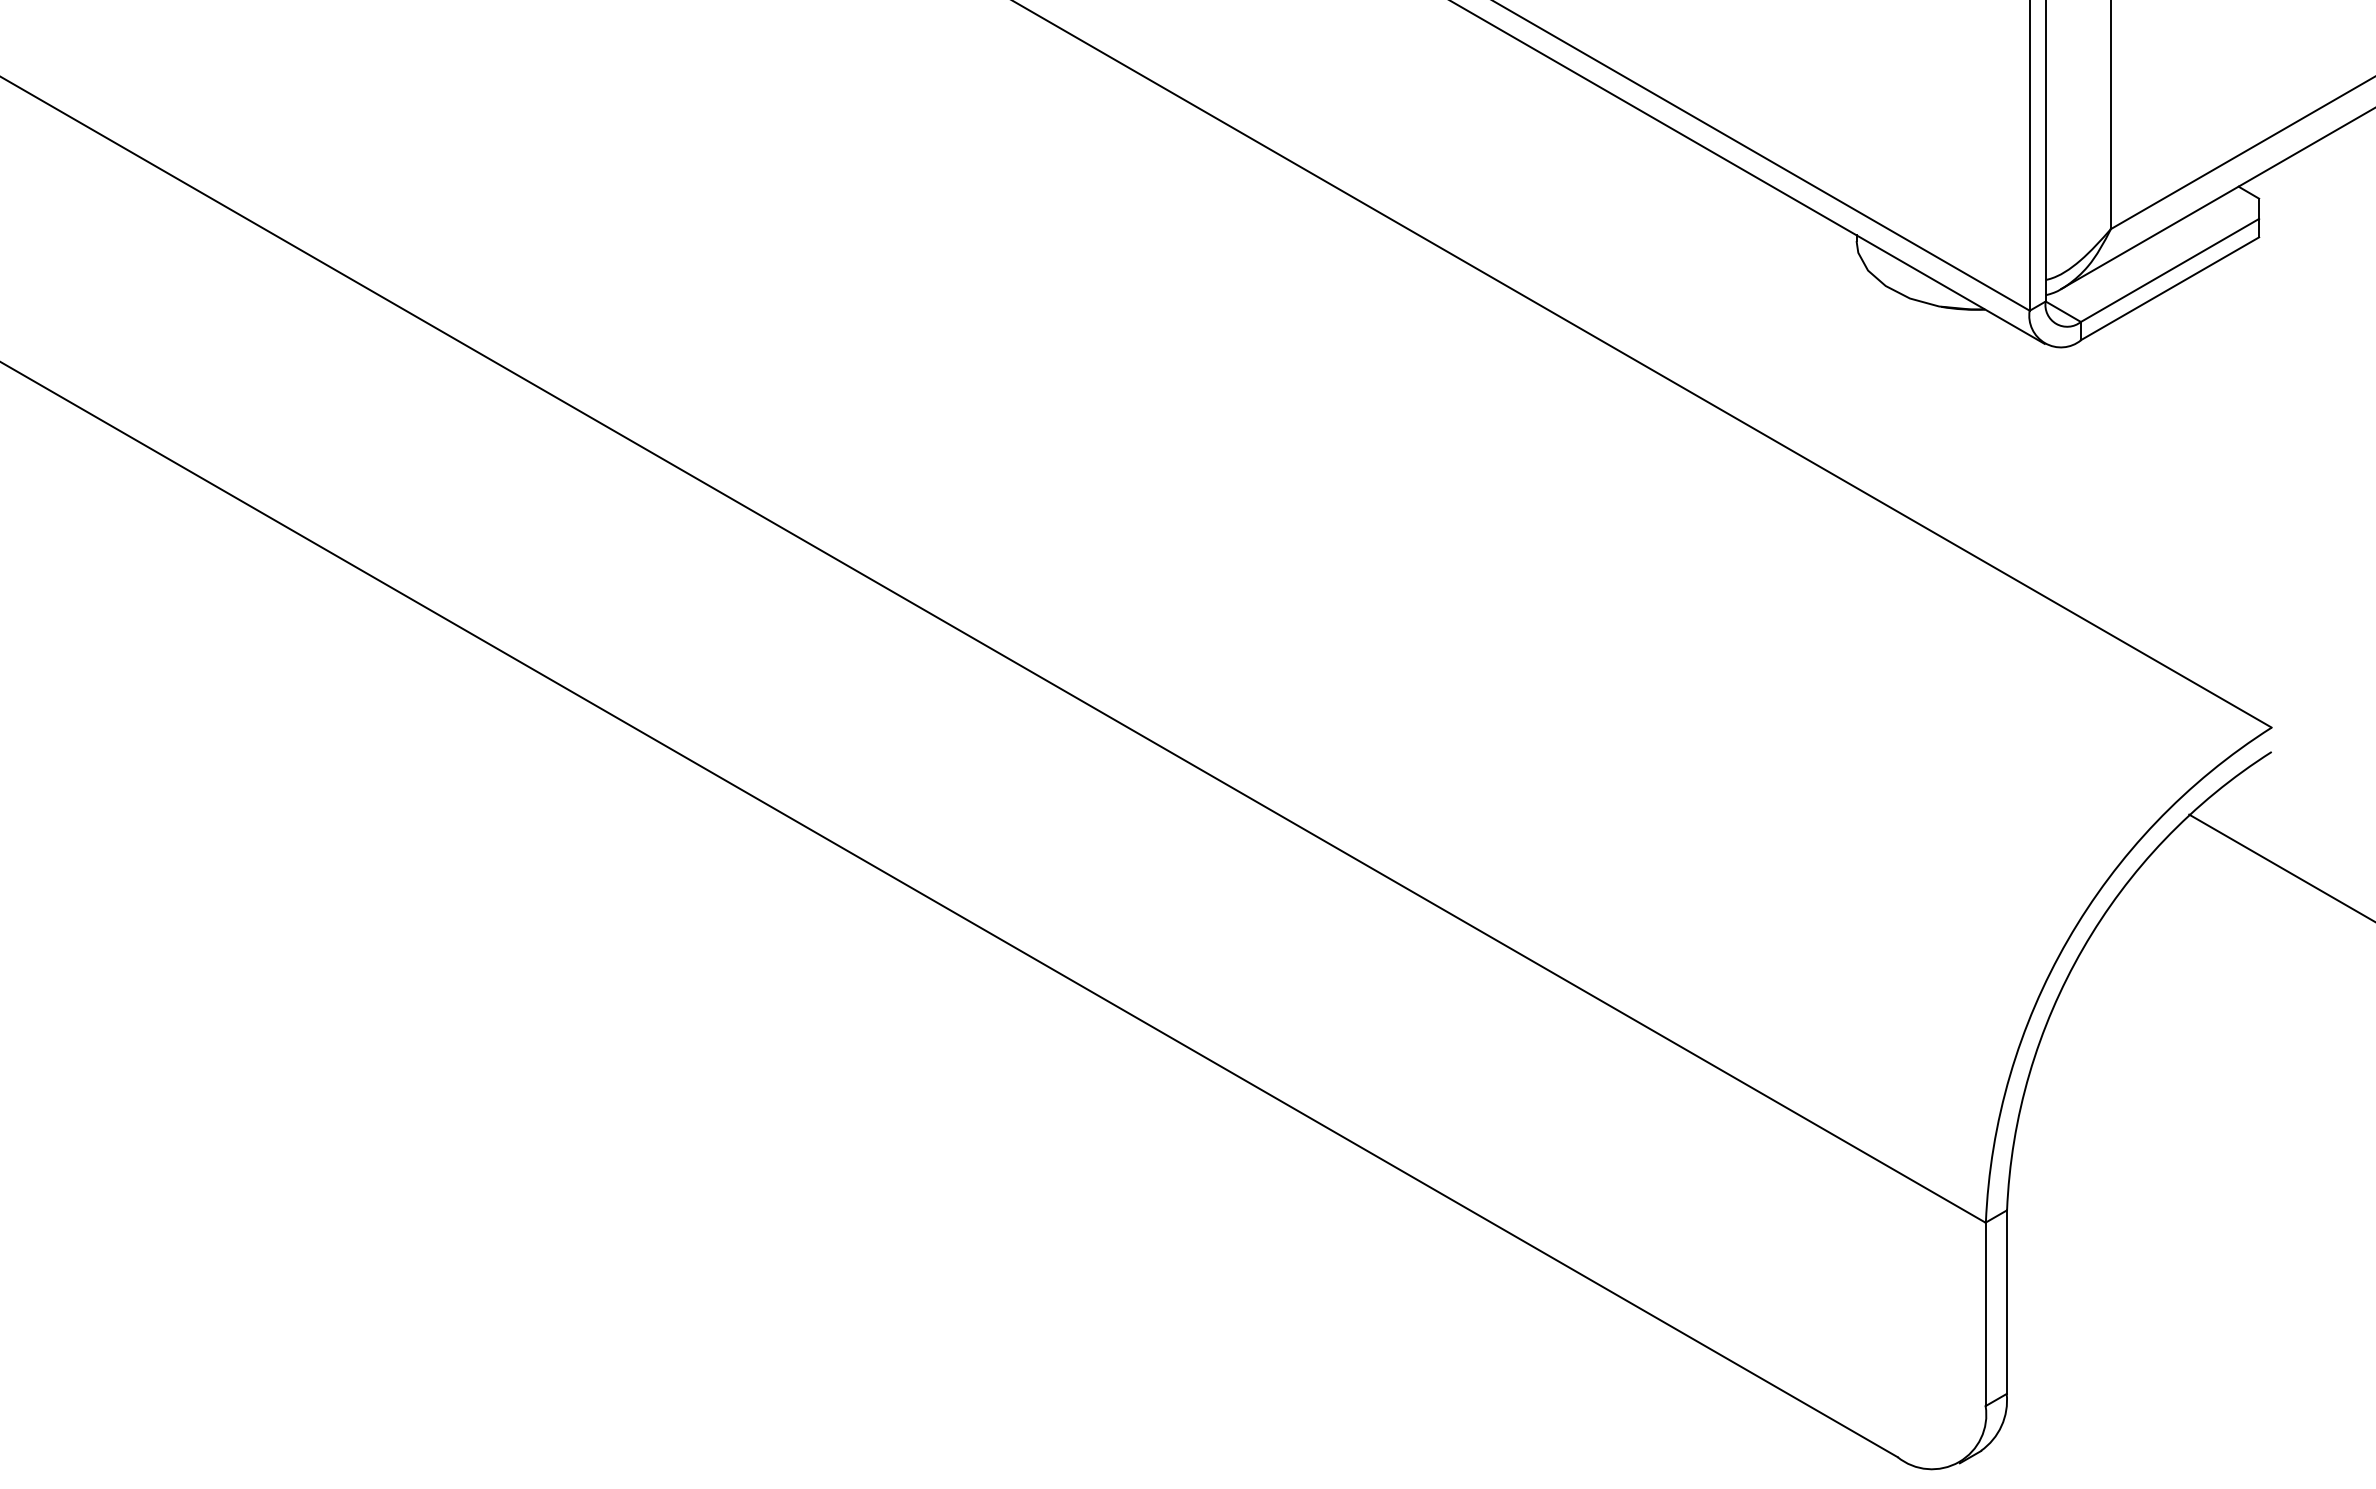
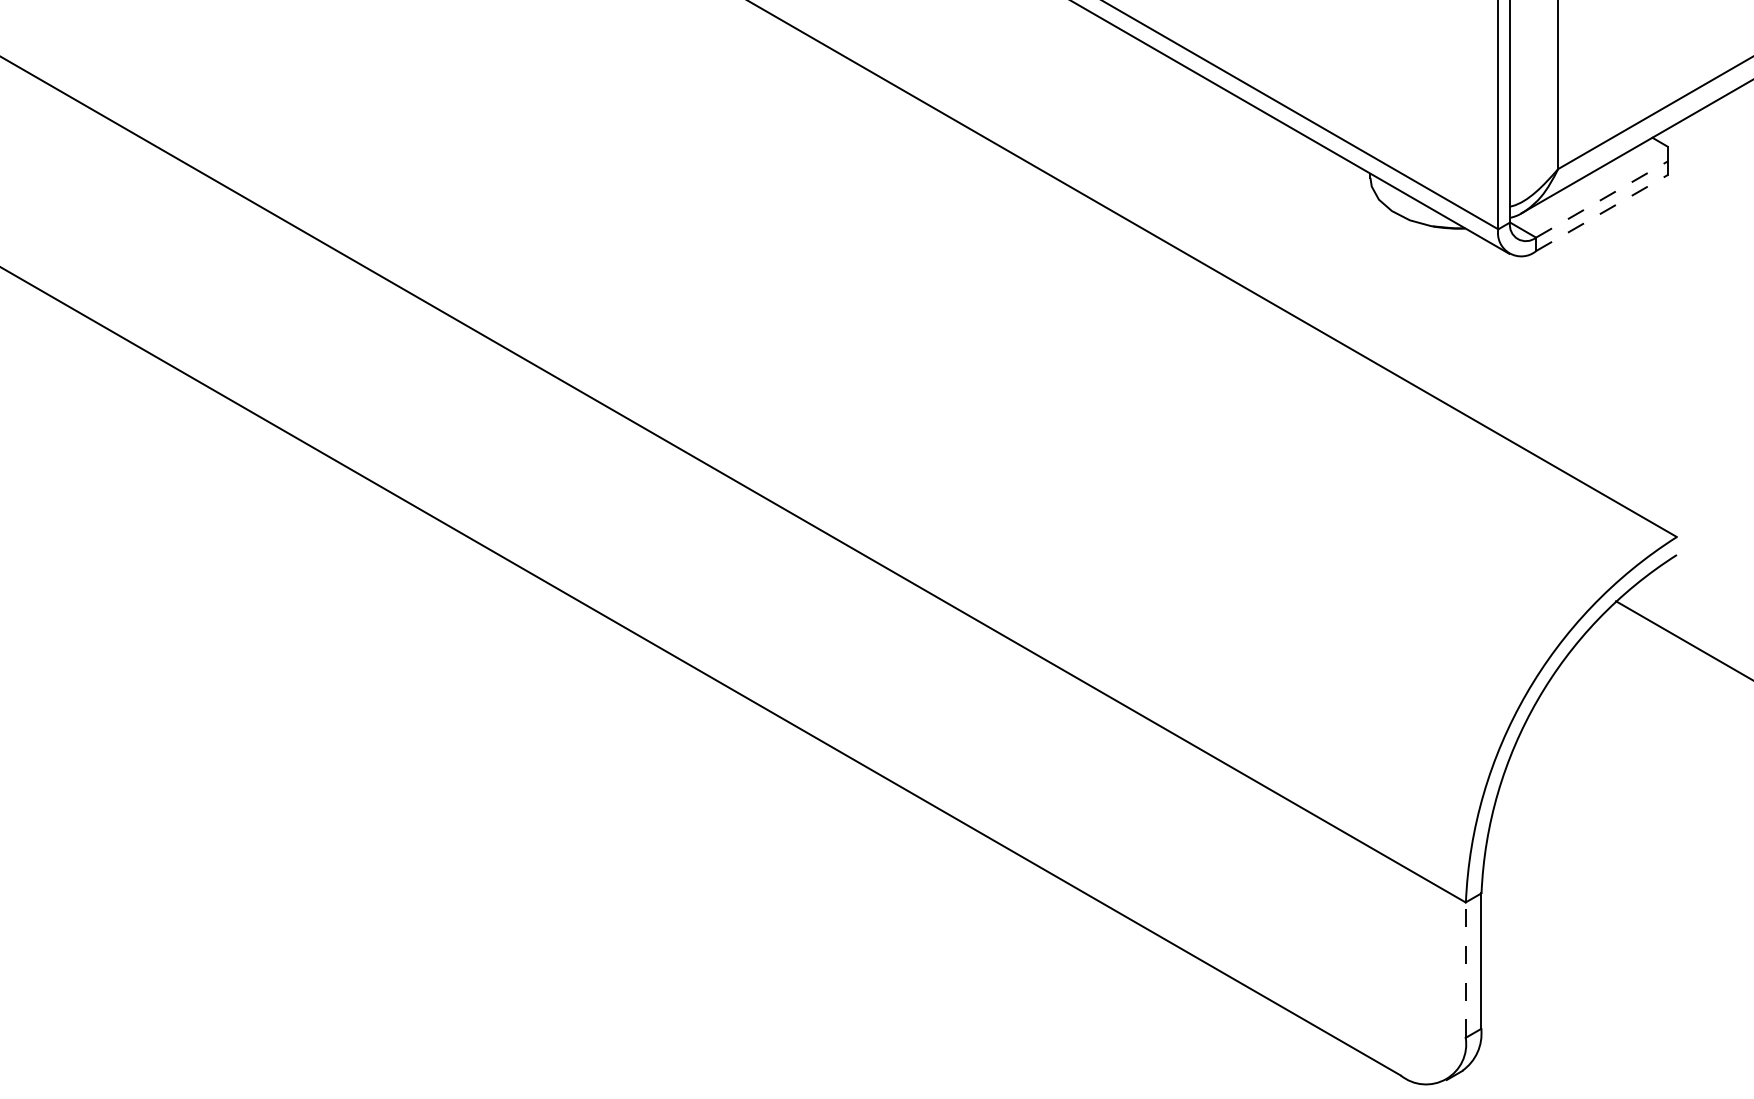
line: (2170, 270) -> (1602, 199), solid -> dashed
line: (2170, 288) -> (1602, 212), solid -> dashed
line: (1985, 1314) -> (1465, 970), solid -> dashed

